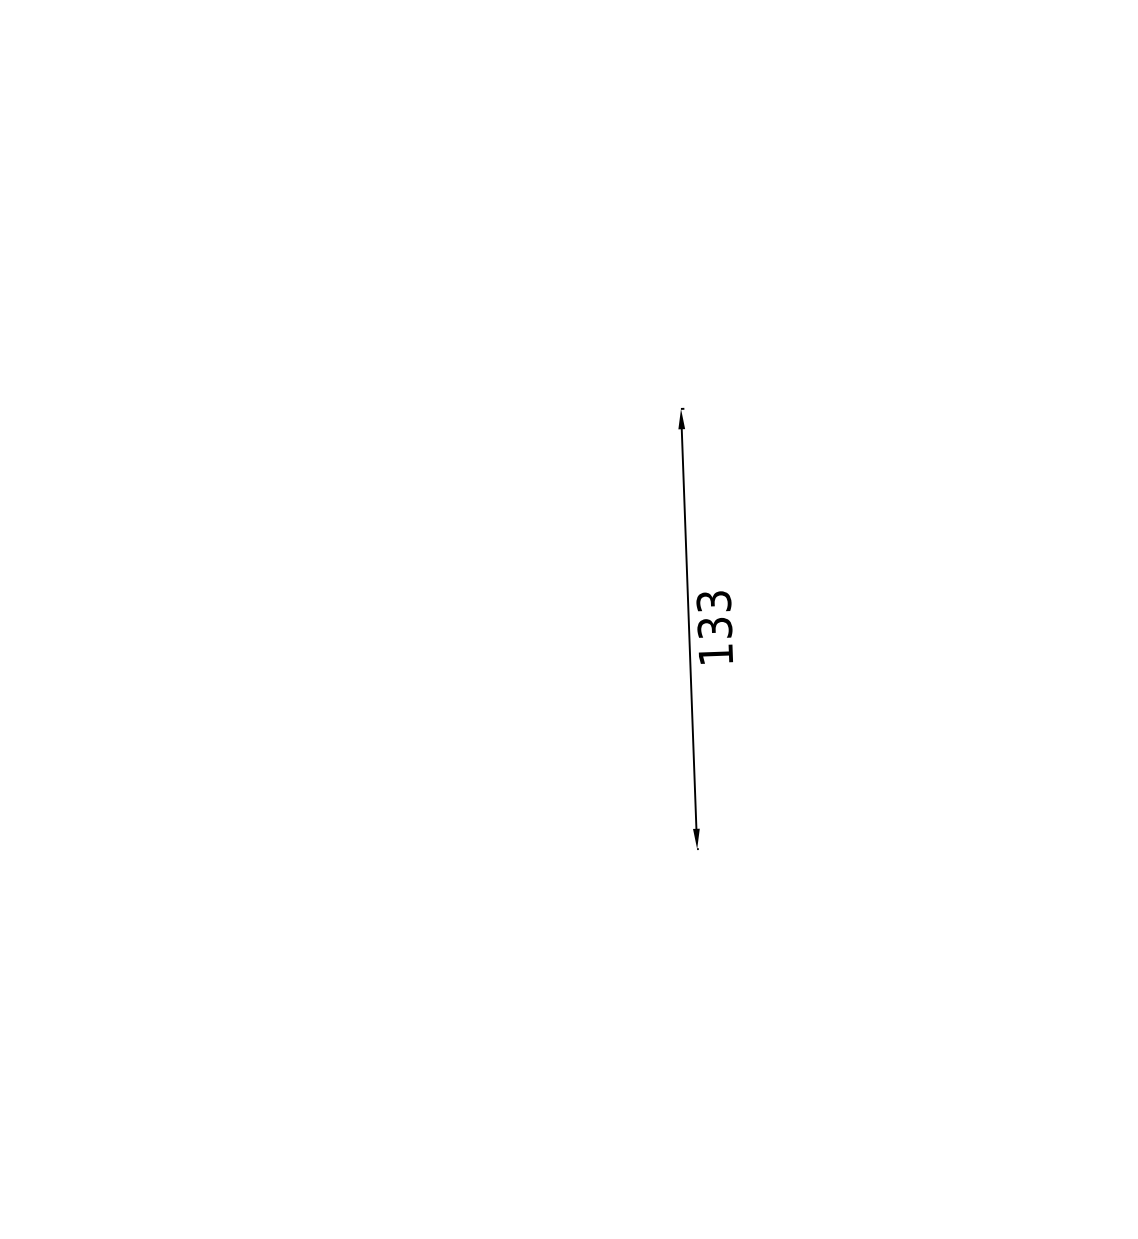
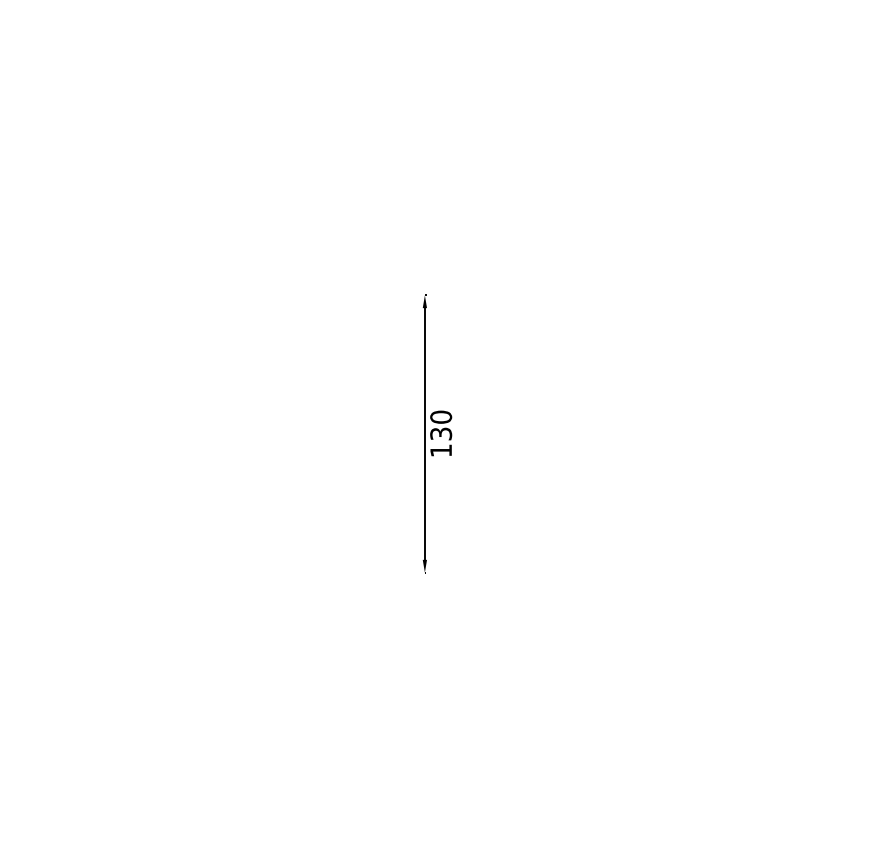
text: (714, 600) -> (441, 416), 133 -> 130

